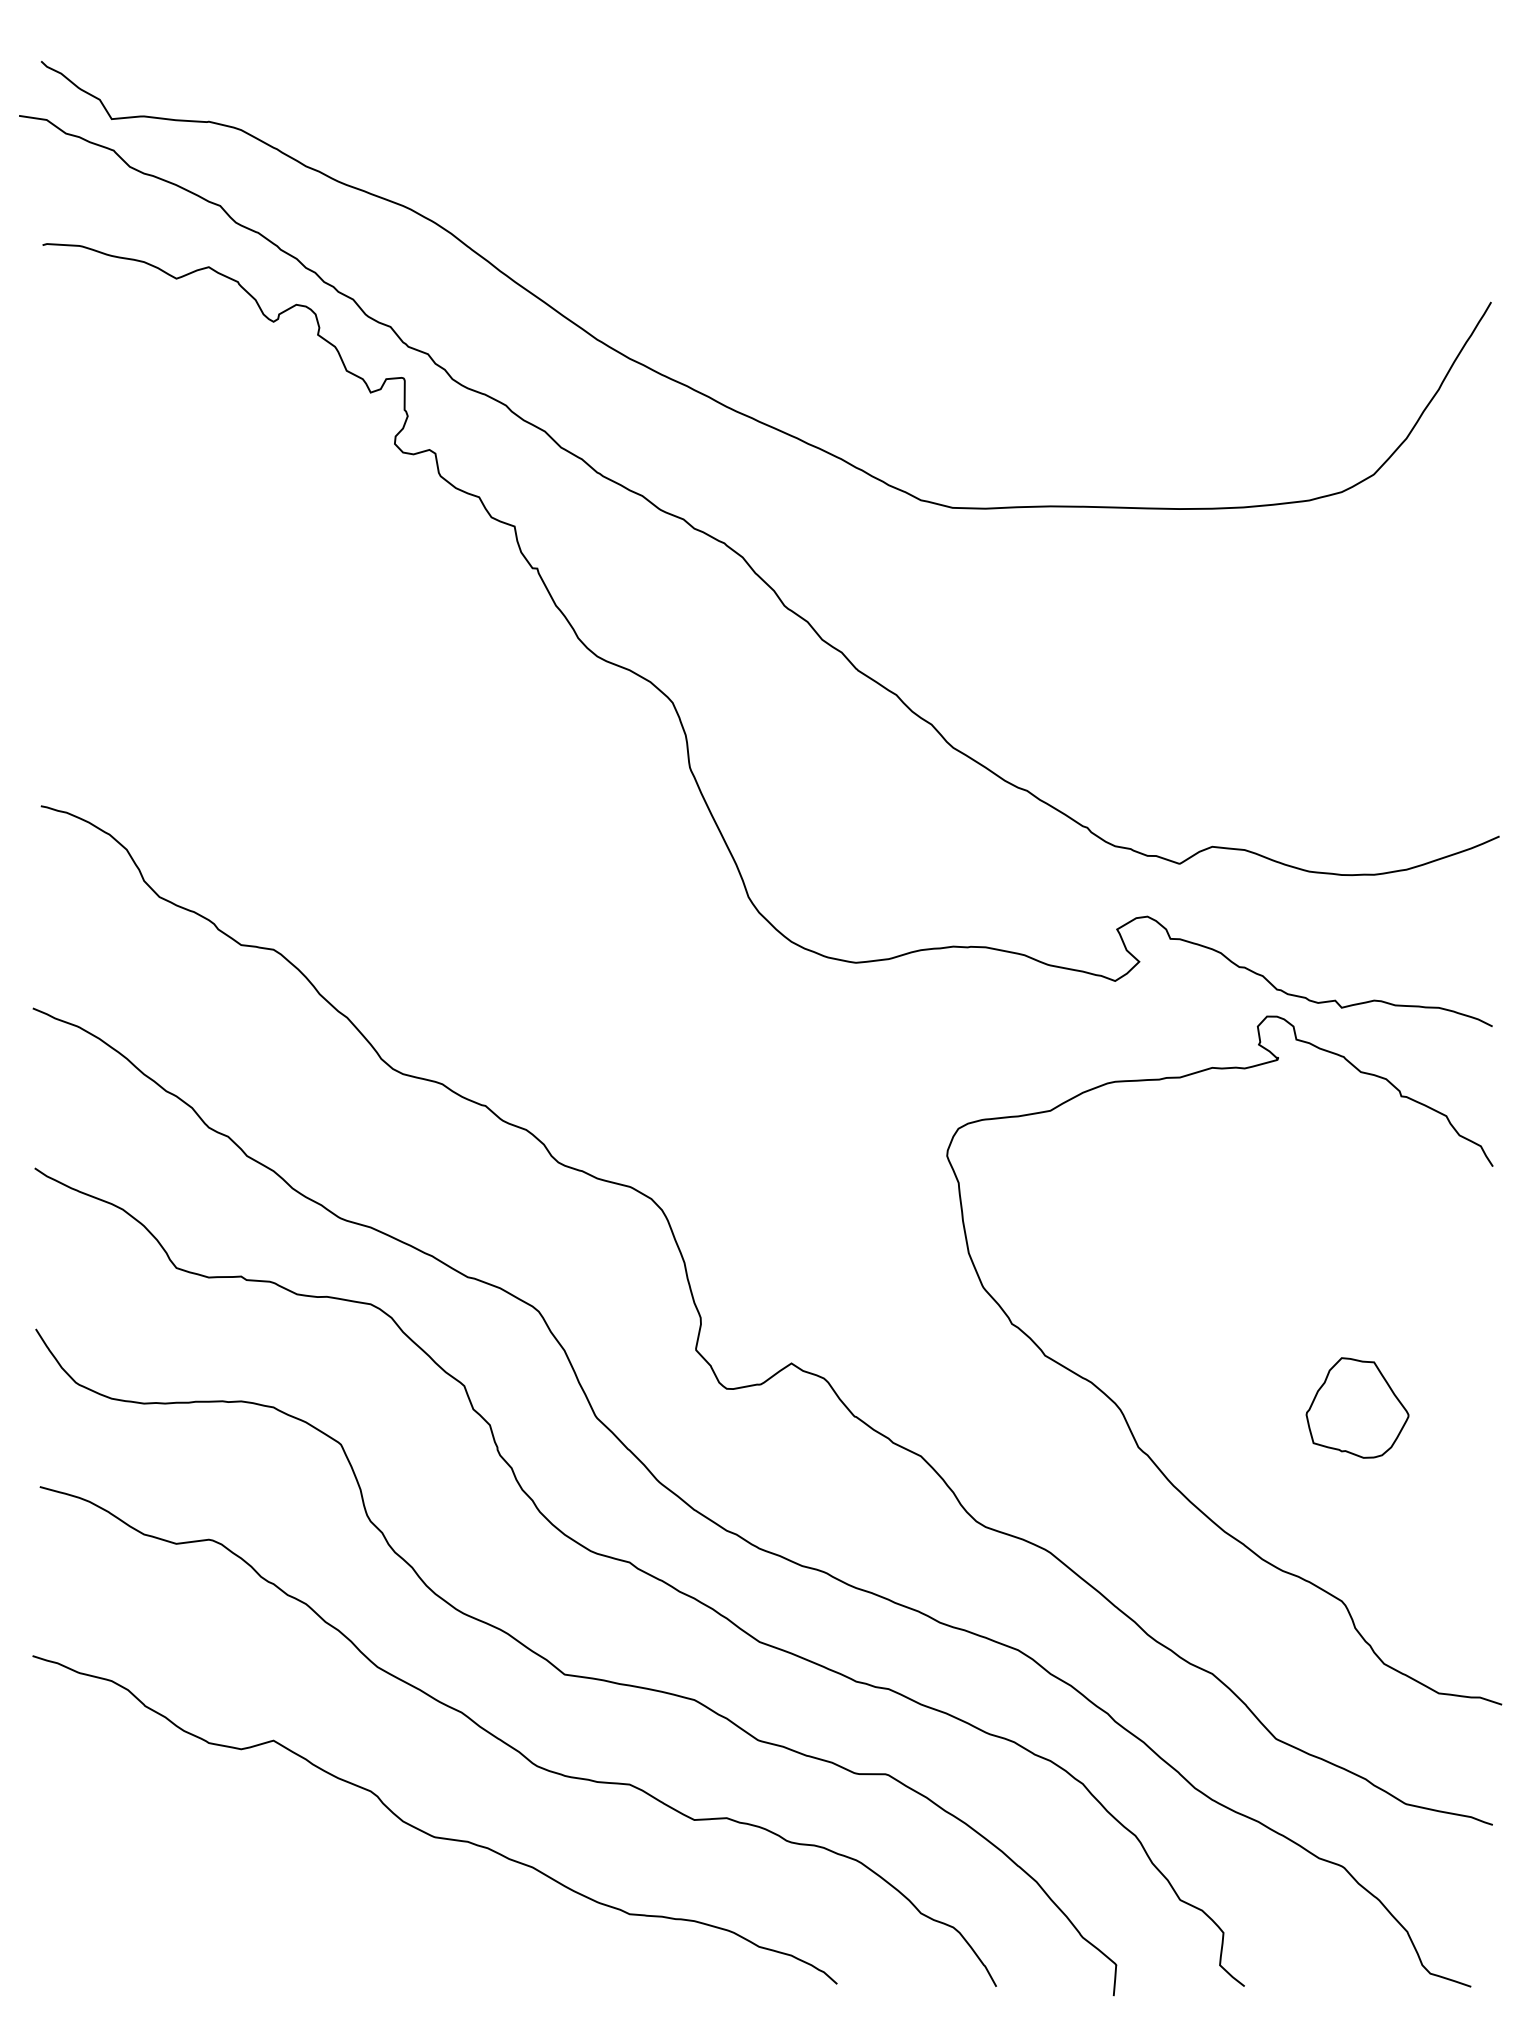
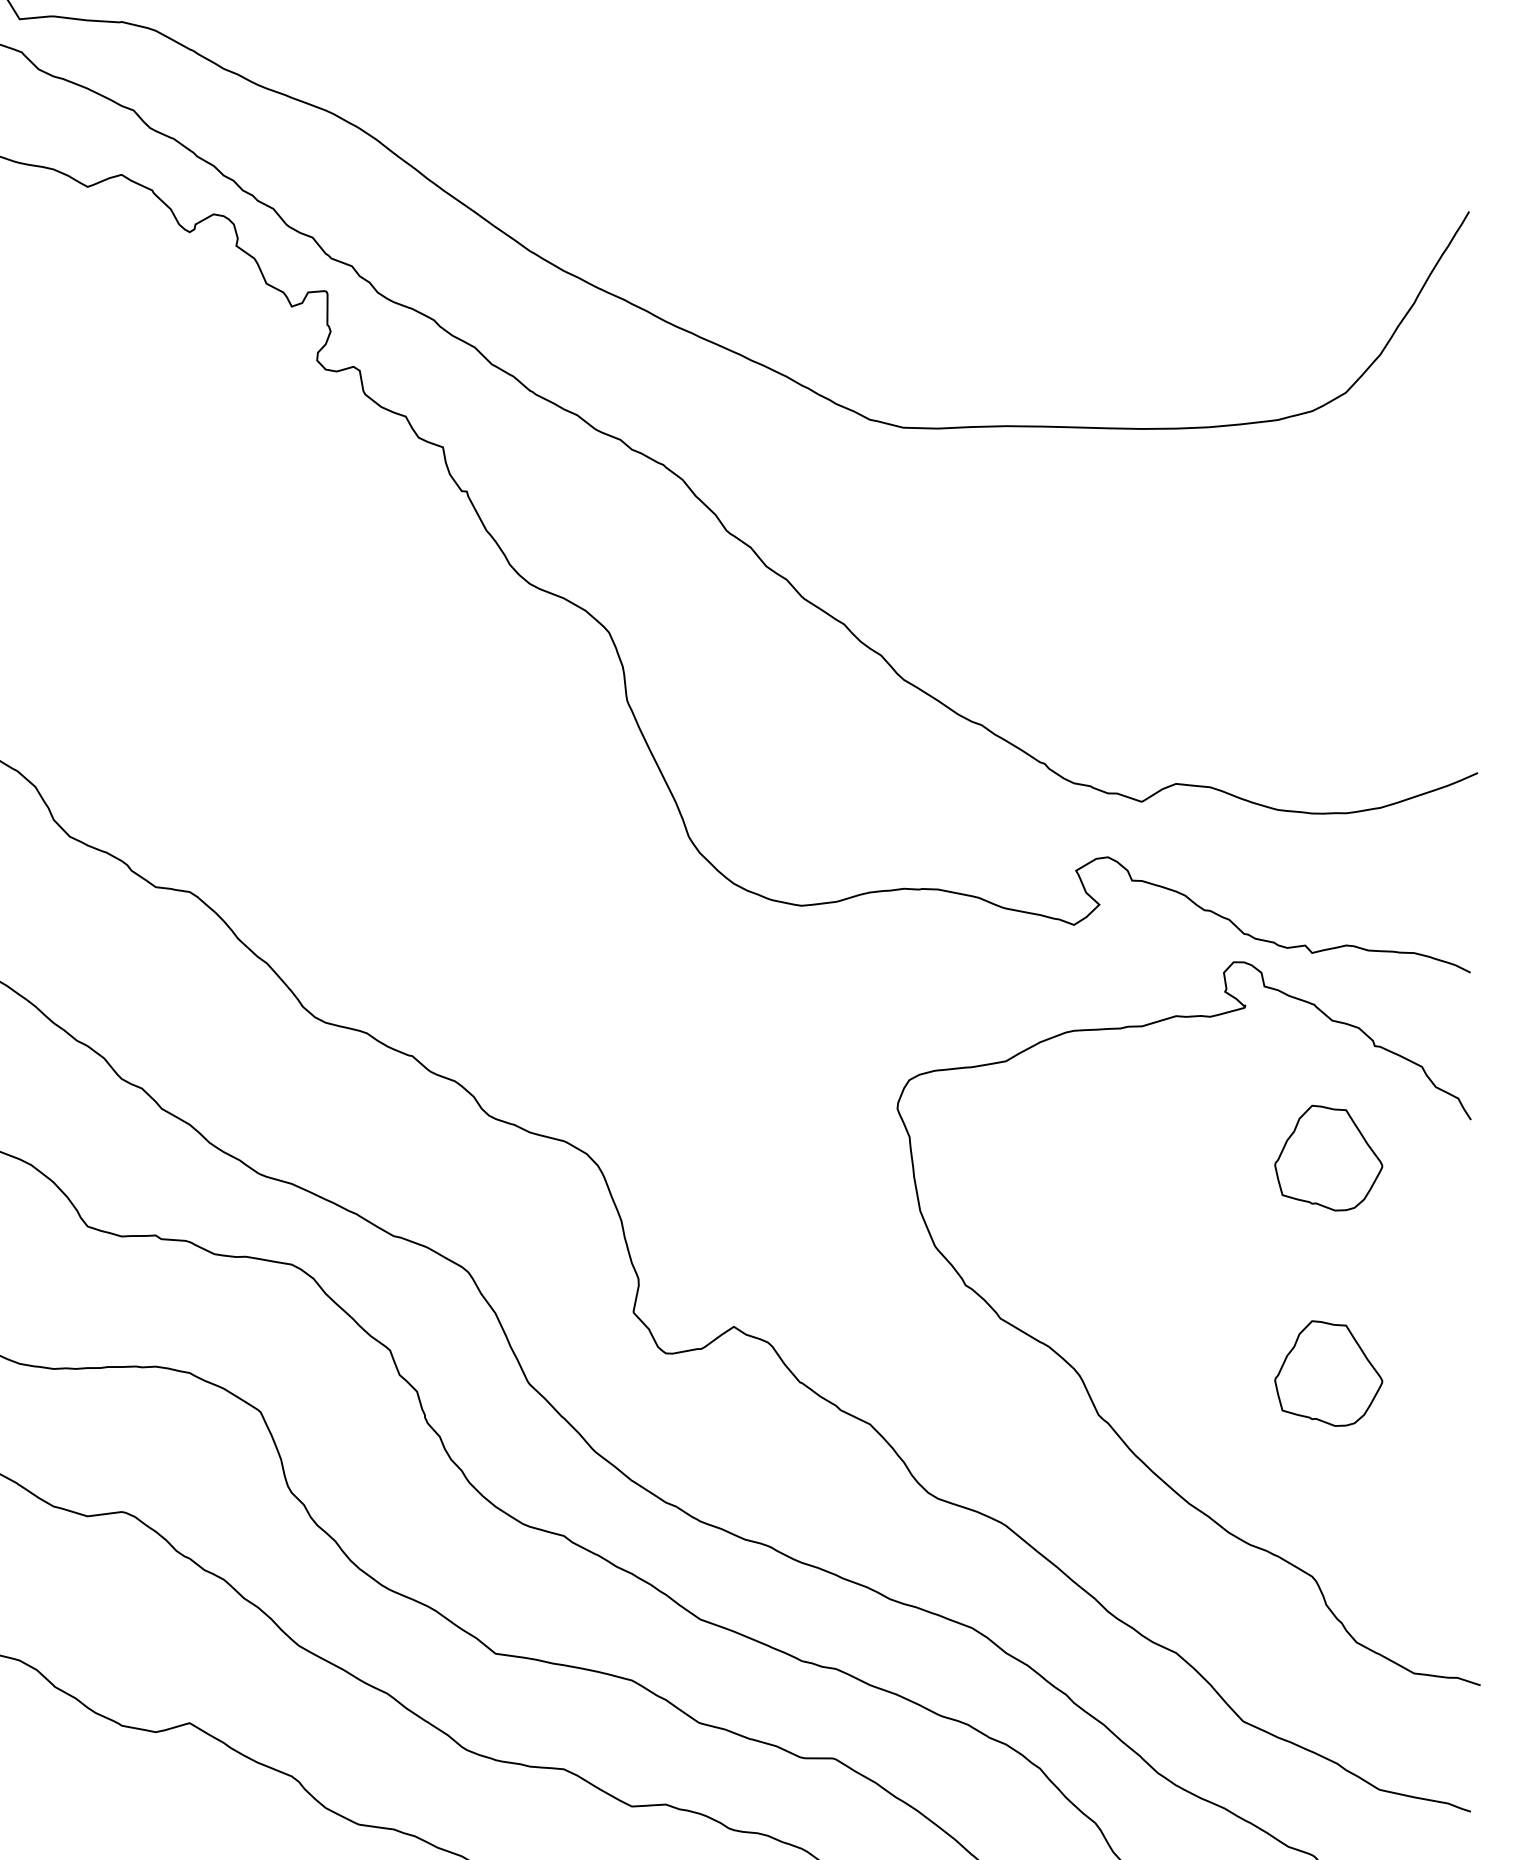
part: (1357, 1202) -> (1328, 1157), added

